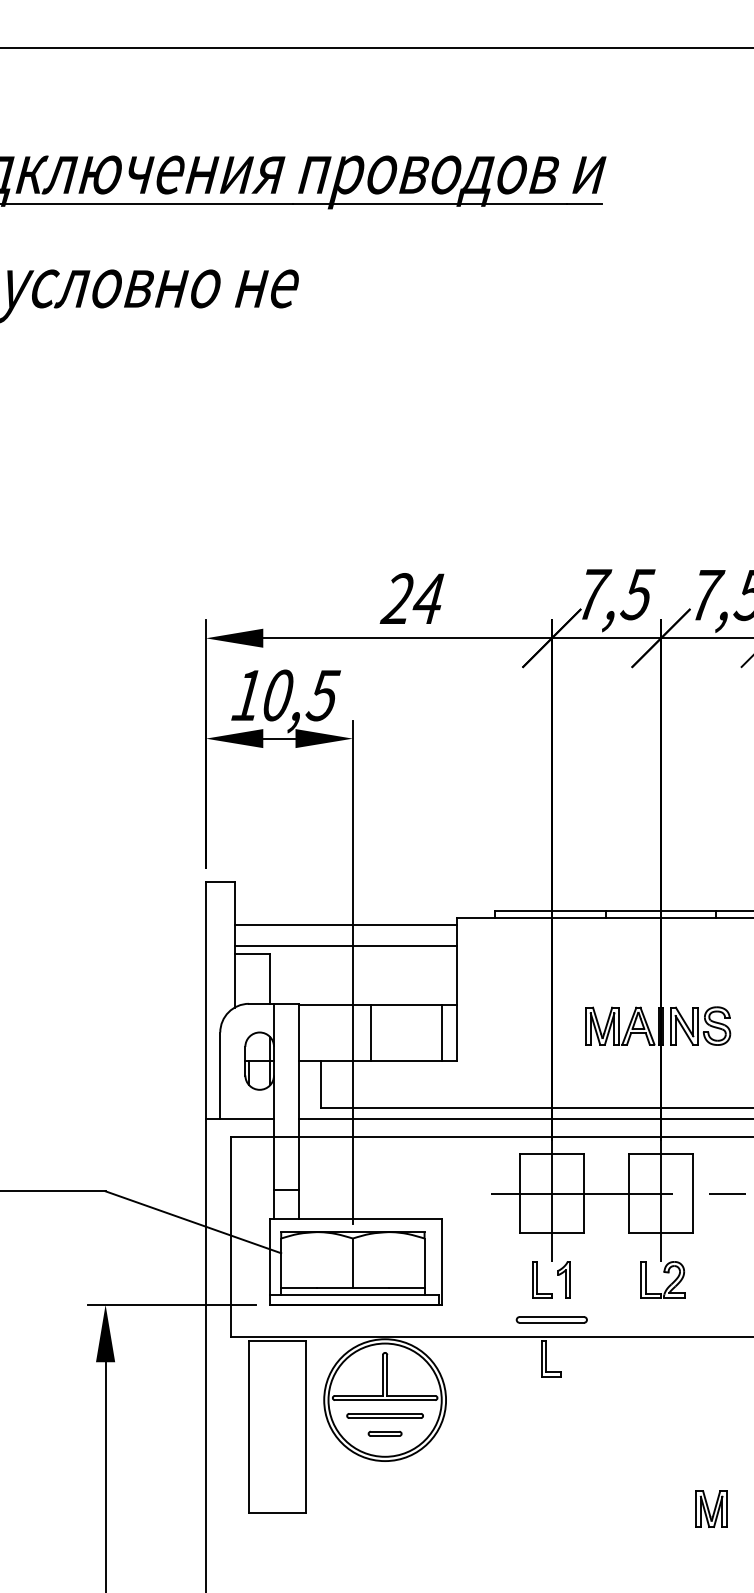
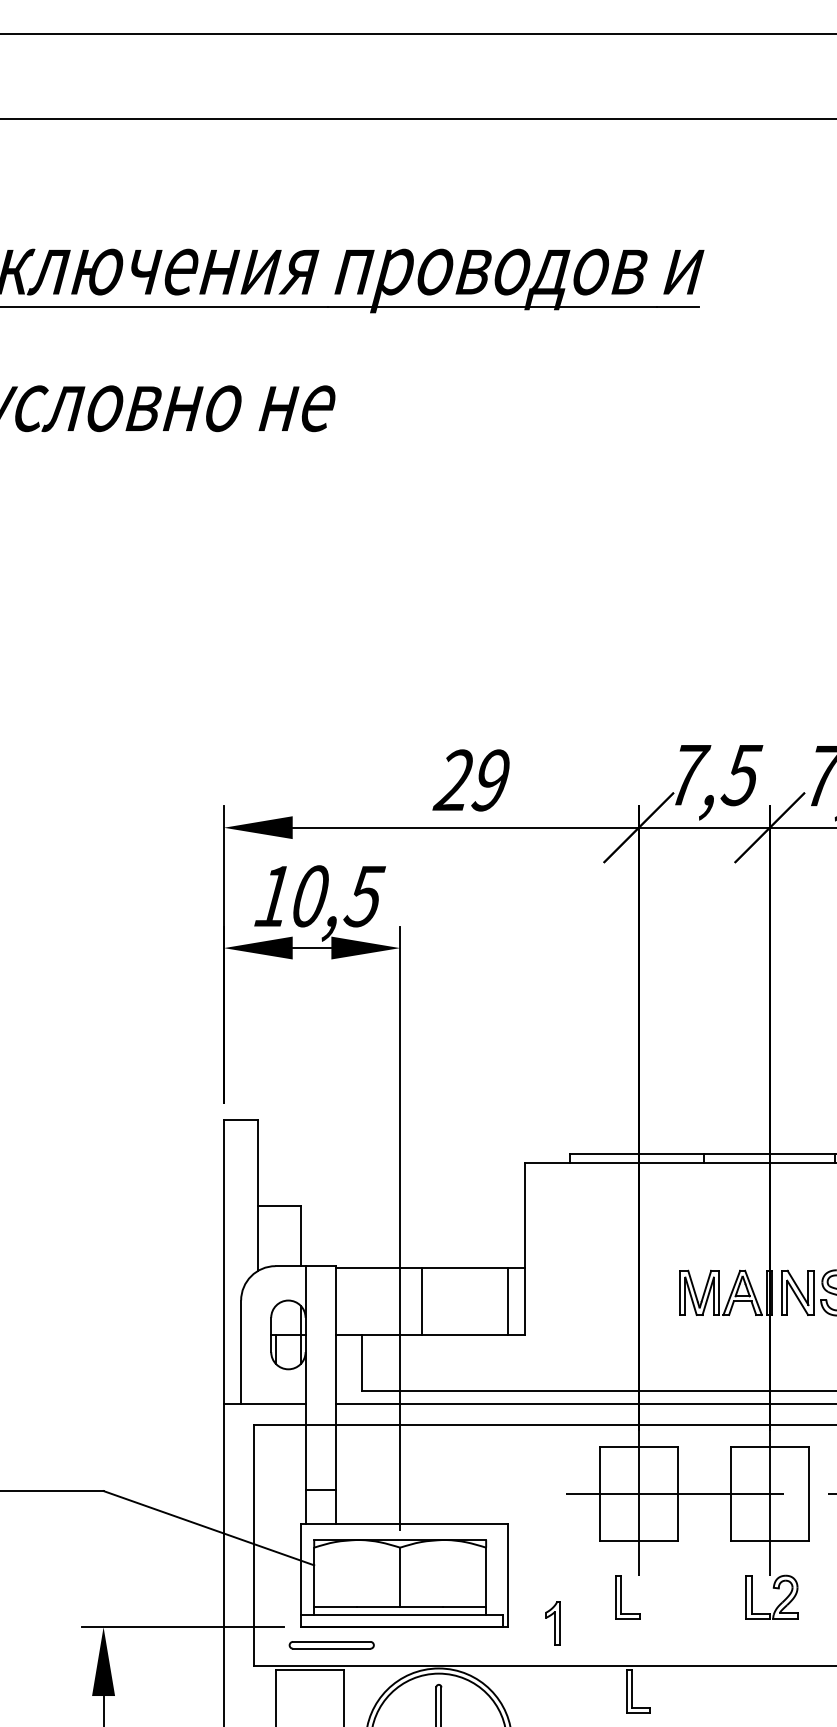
text: (428, 598) -> (490, 780), 24 -> 29
line: (345, 924) -> (391, 1171), removed
line: (345, 946) -> (391, 1197), removed
part: (563, 1279) -> (552, 1623), moved
part: (551, 1319) -> (331, 1644), moved

